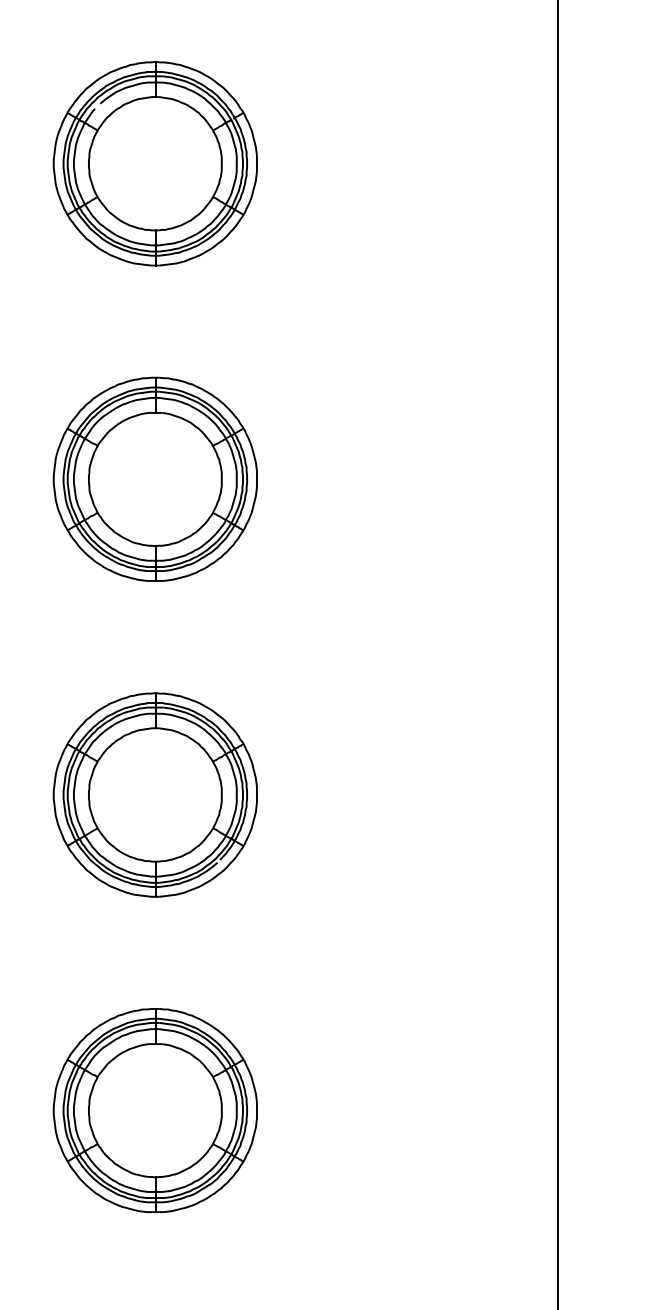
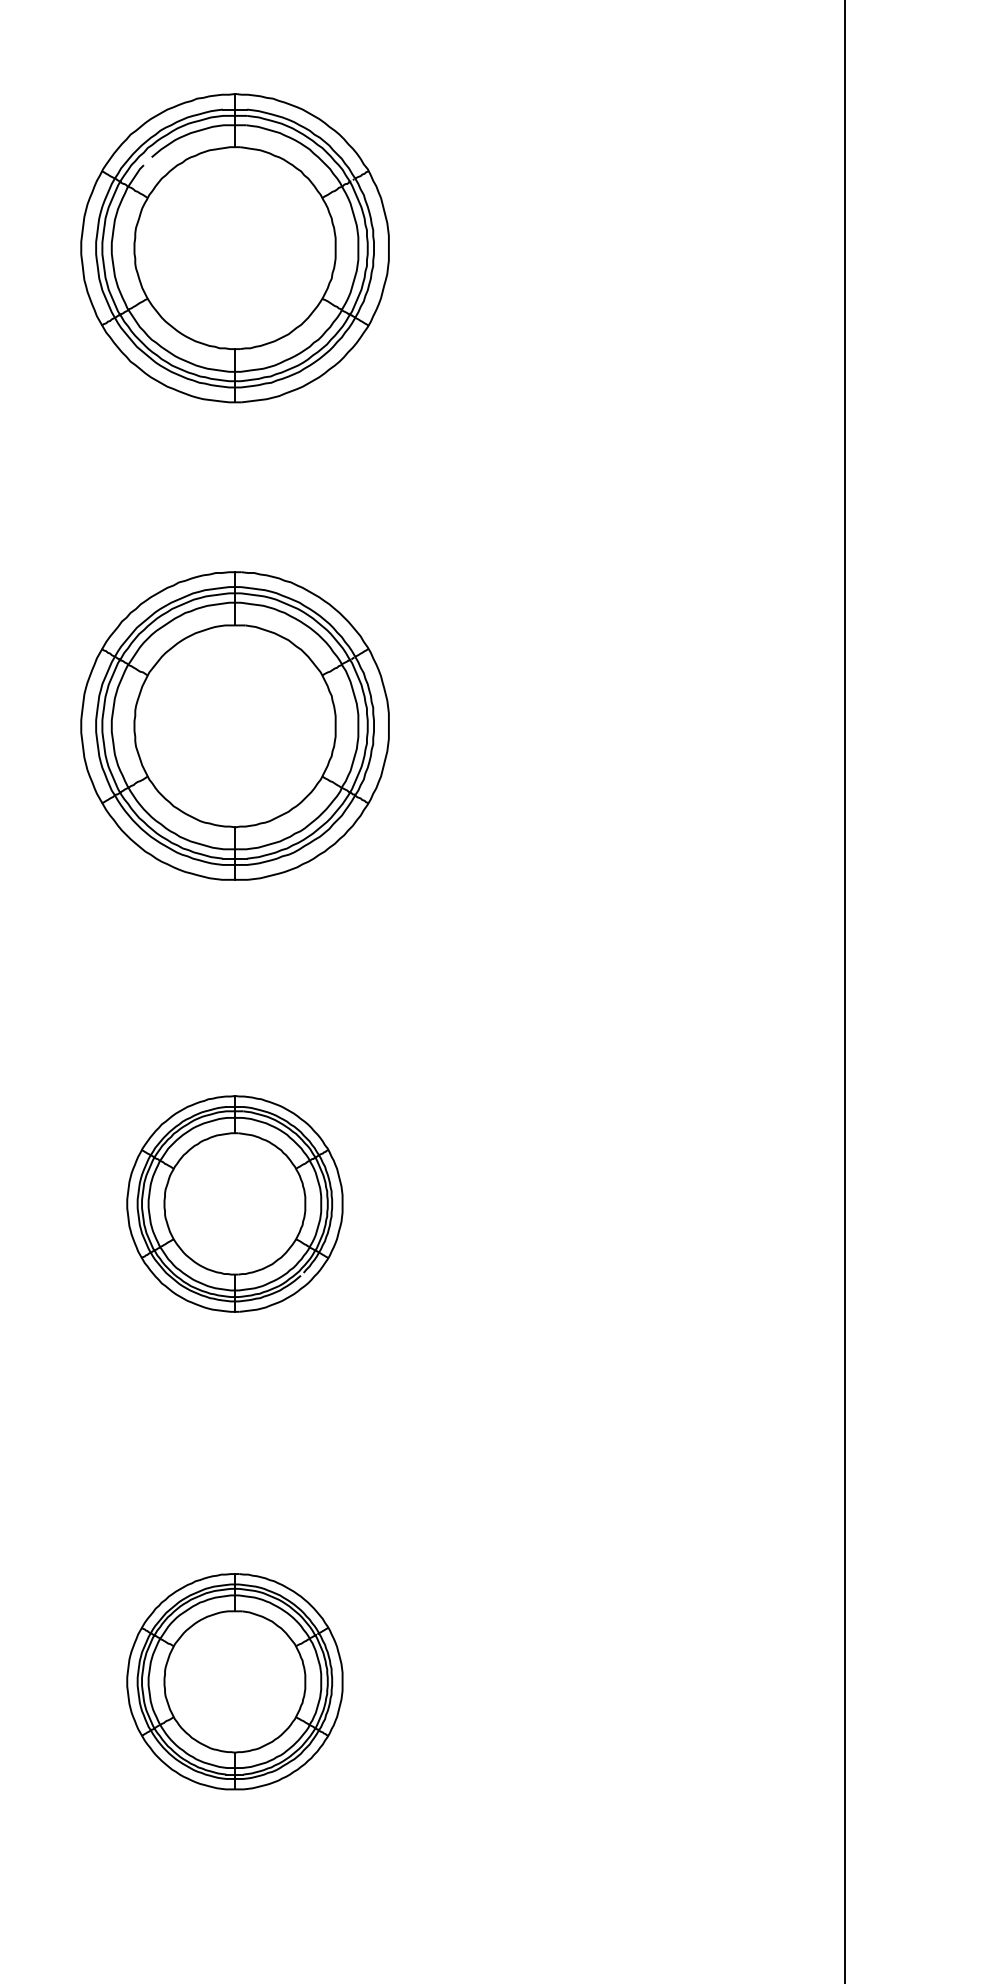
part: (154, 794) -> (233, 1203), size x0.7
part: (154, 1110) -> (233, 1681), size x0.7

